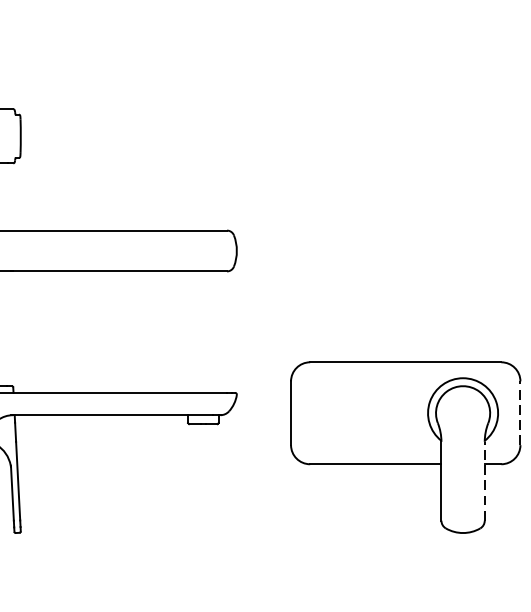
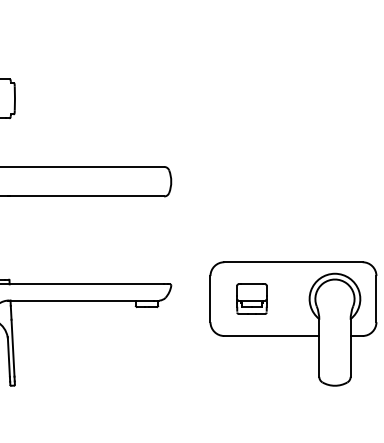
part: (347, 412) -> (251, 298), added
line: (520, 412) -> (376, 298), dashed -> solid
line: (484, 480) -> (350, 347), dashed -> solid

